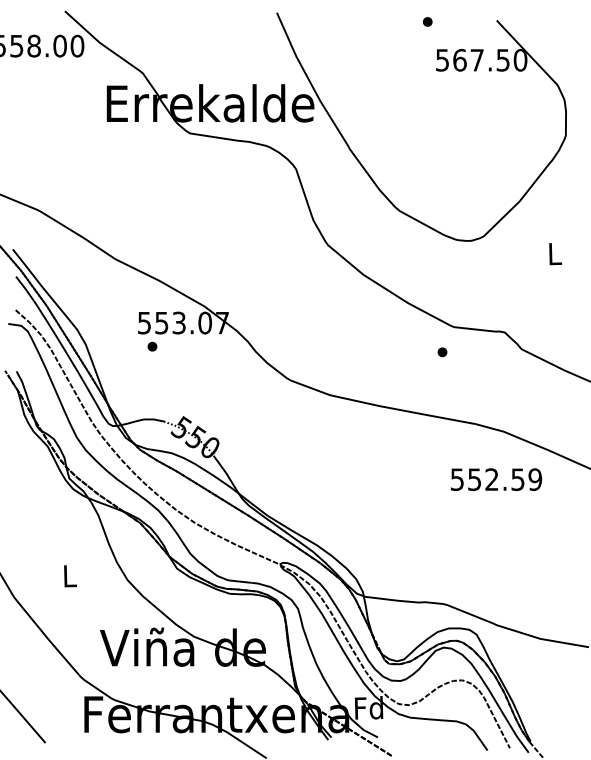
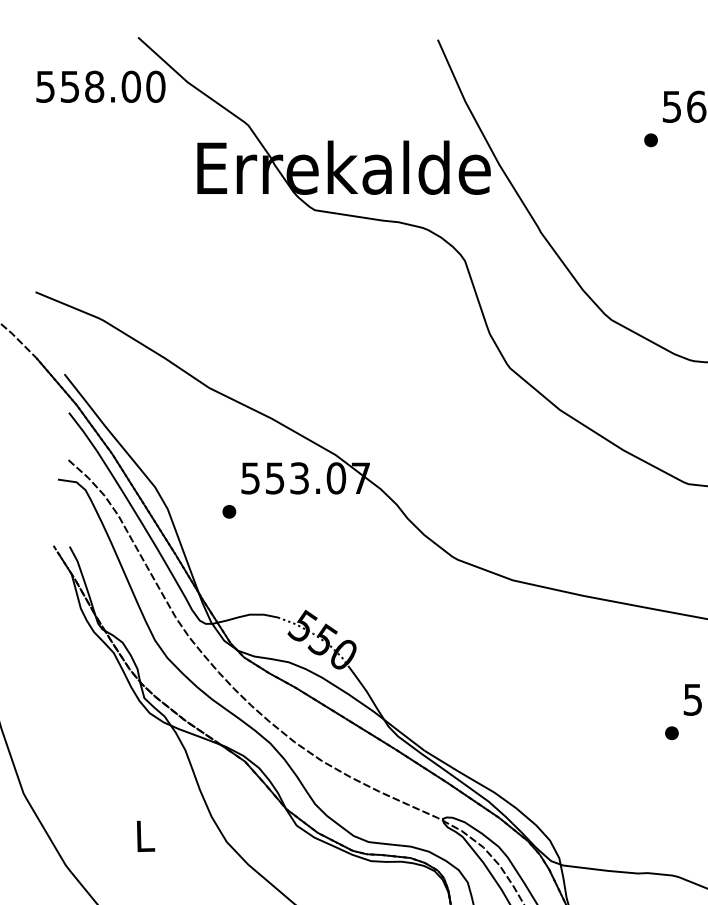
part: (427, 21) -> (650, 139), moved
part: (152, 346) -> (229, 511), moved
part: (442, 352) -> (671, 733), moved

